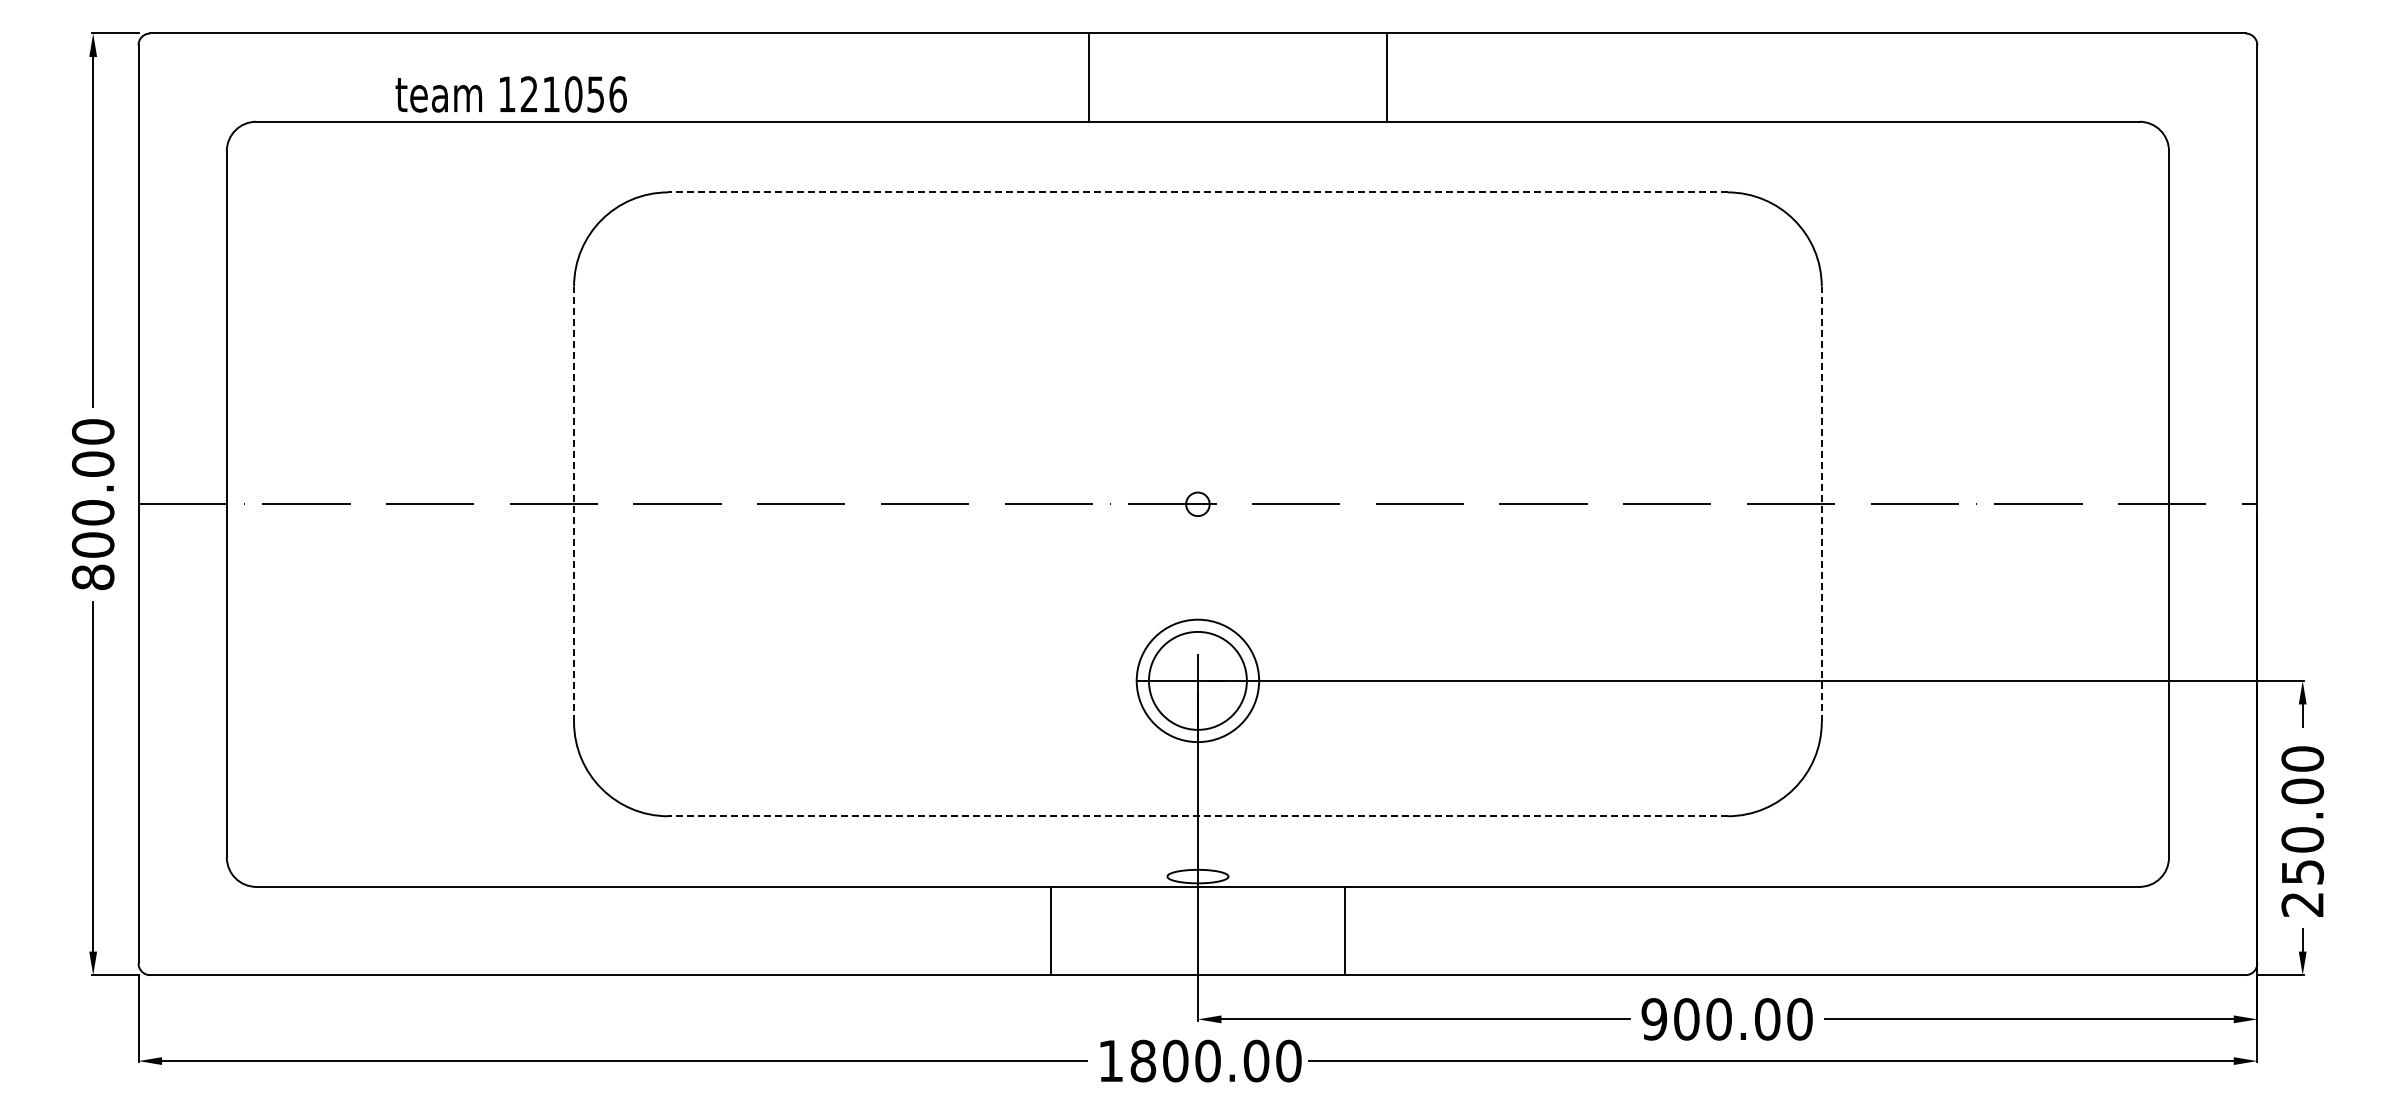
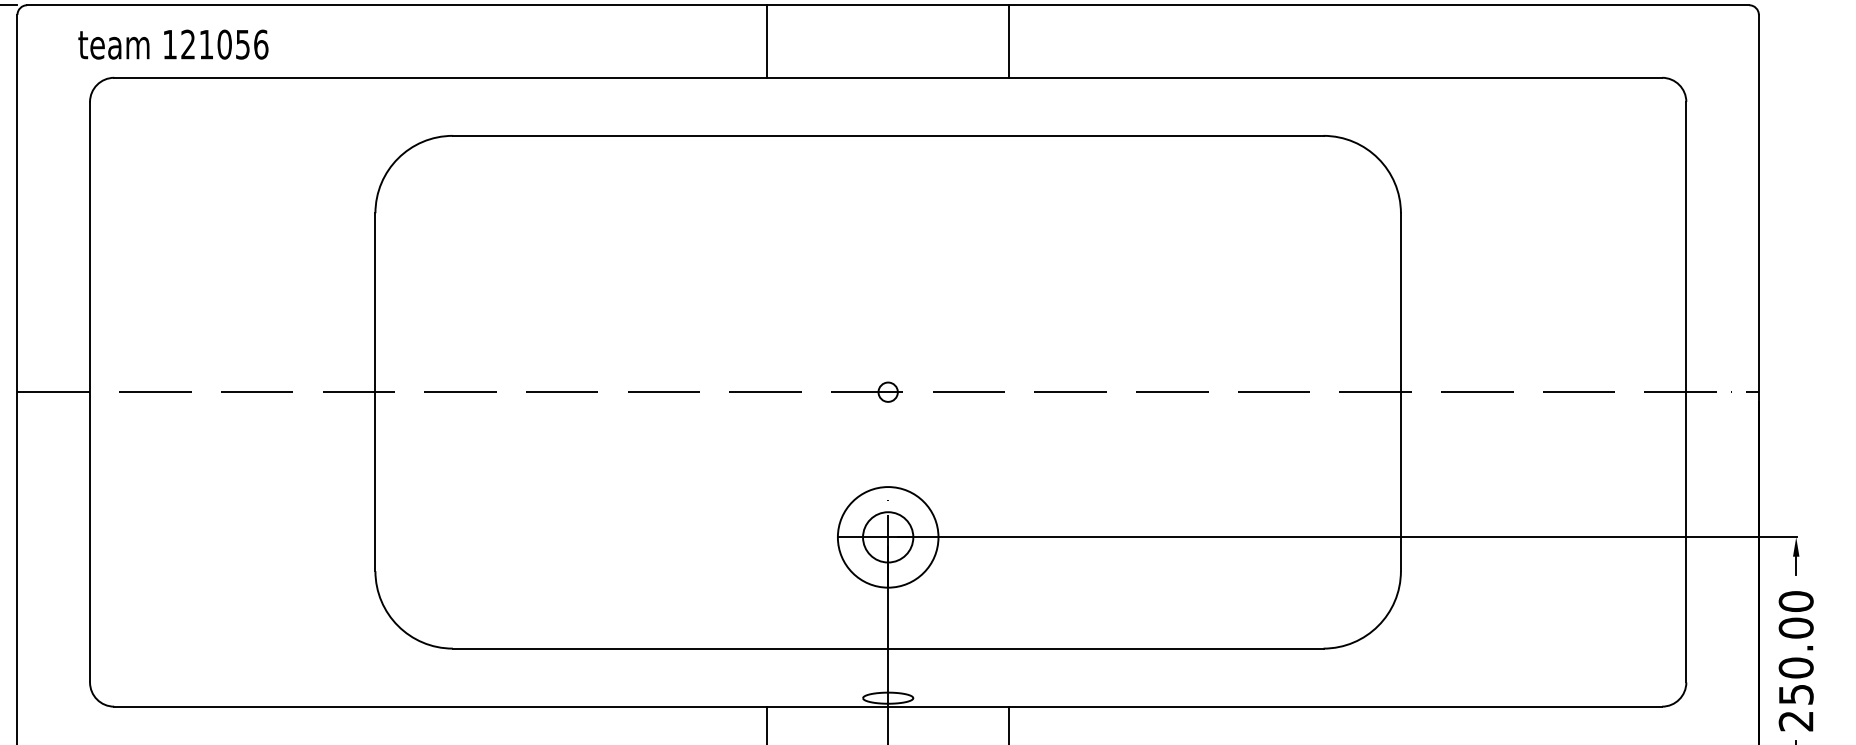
line: (1088, 77) -> (767, 41), moved
line: (1387, 77) -> (1009, 41), moved
text: (510, 94) -> (172, 44), moved
line: (1197, 192) -> (887, 135), dashed -> solid
line: (574, 504) -> (375, 392), dashed -> solid
line: (1821, 504) -> (1400, 392), dashed -> solid
circle: (1197, 680) -> (887, 537), size x0.62
line: (1197, 816) -> (887, 648), dashed -> solid

